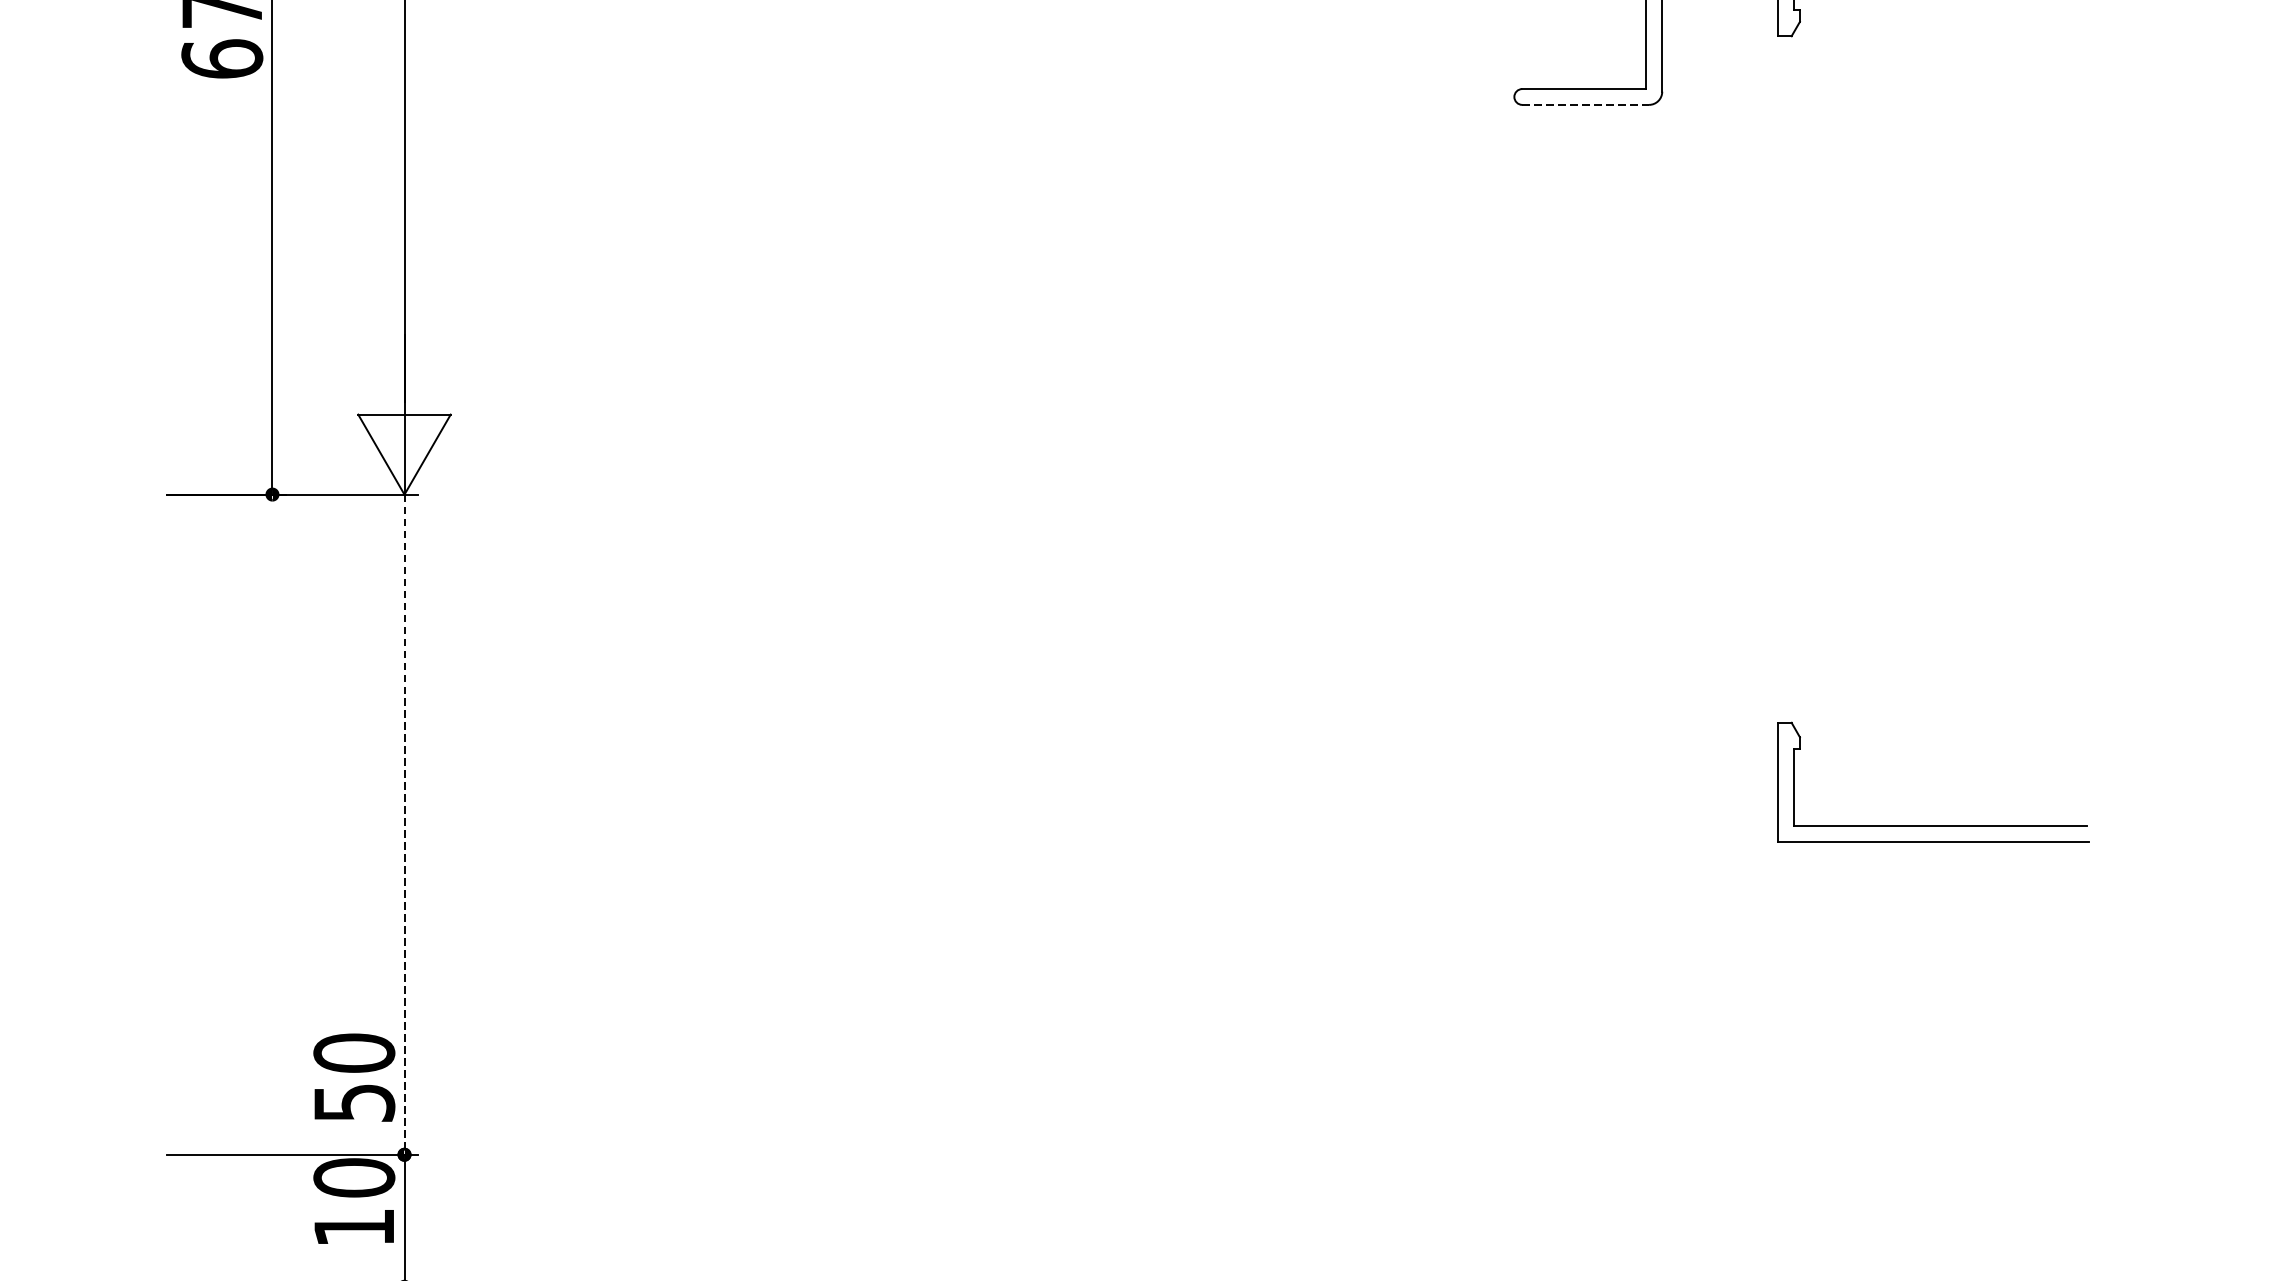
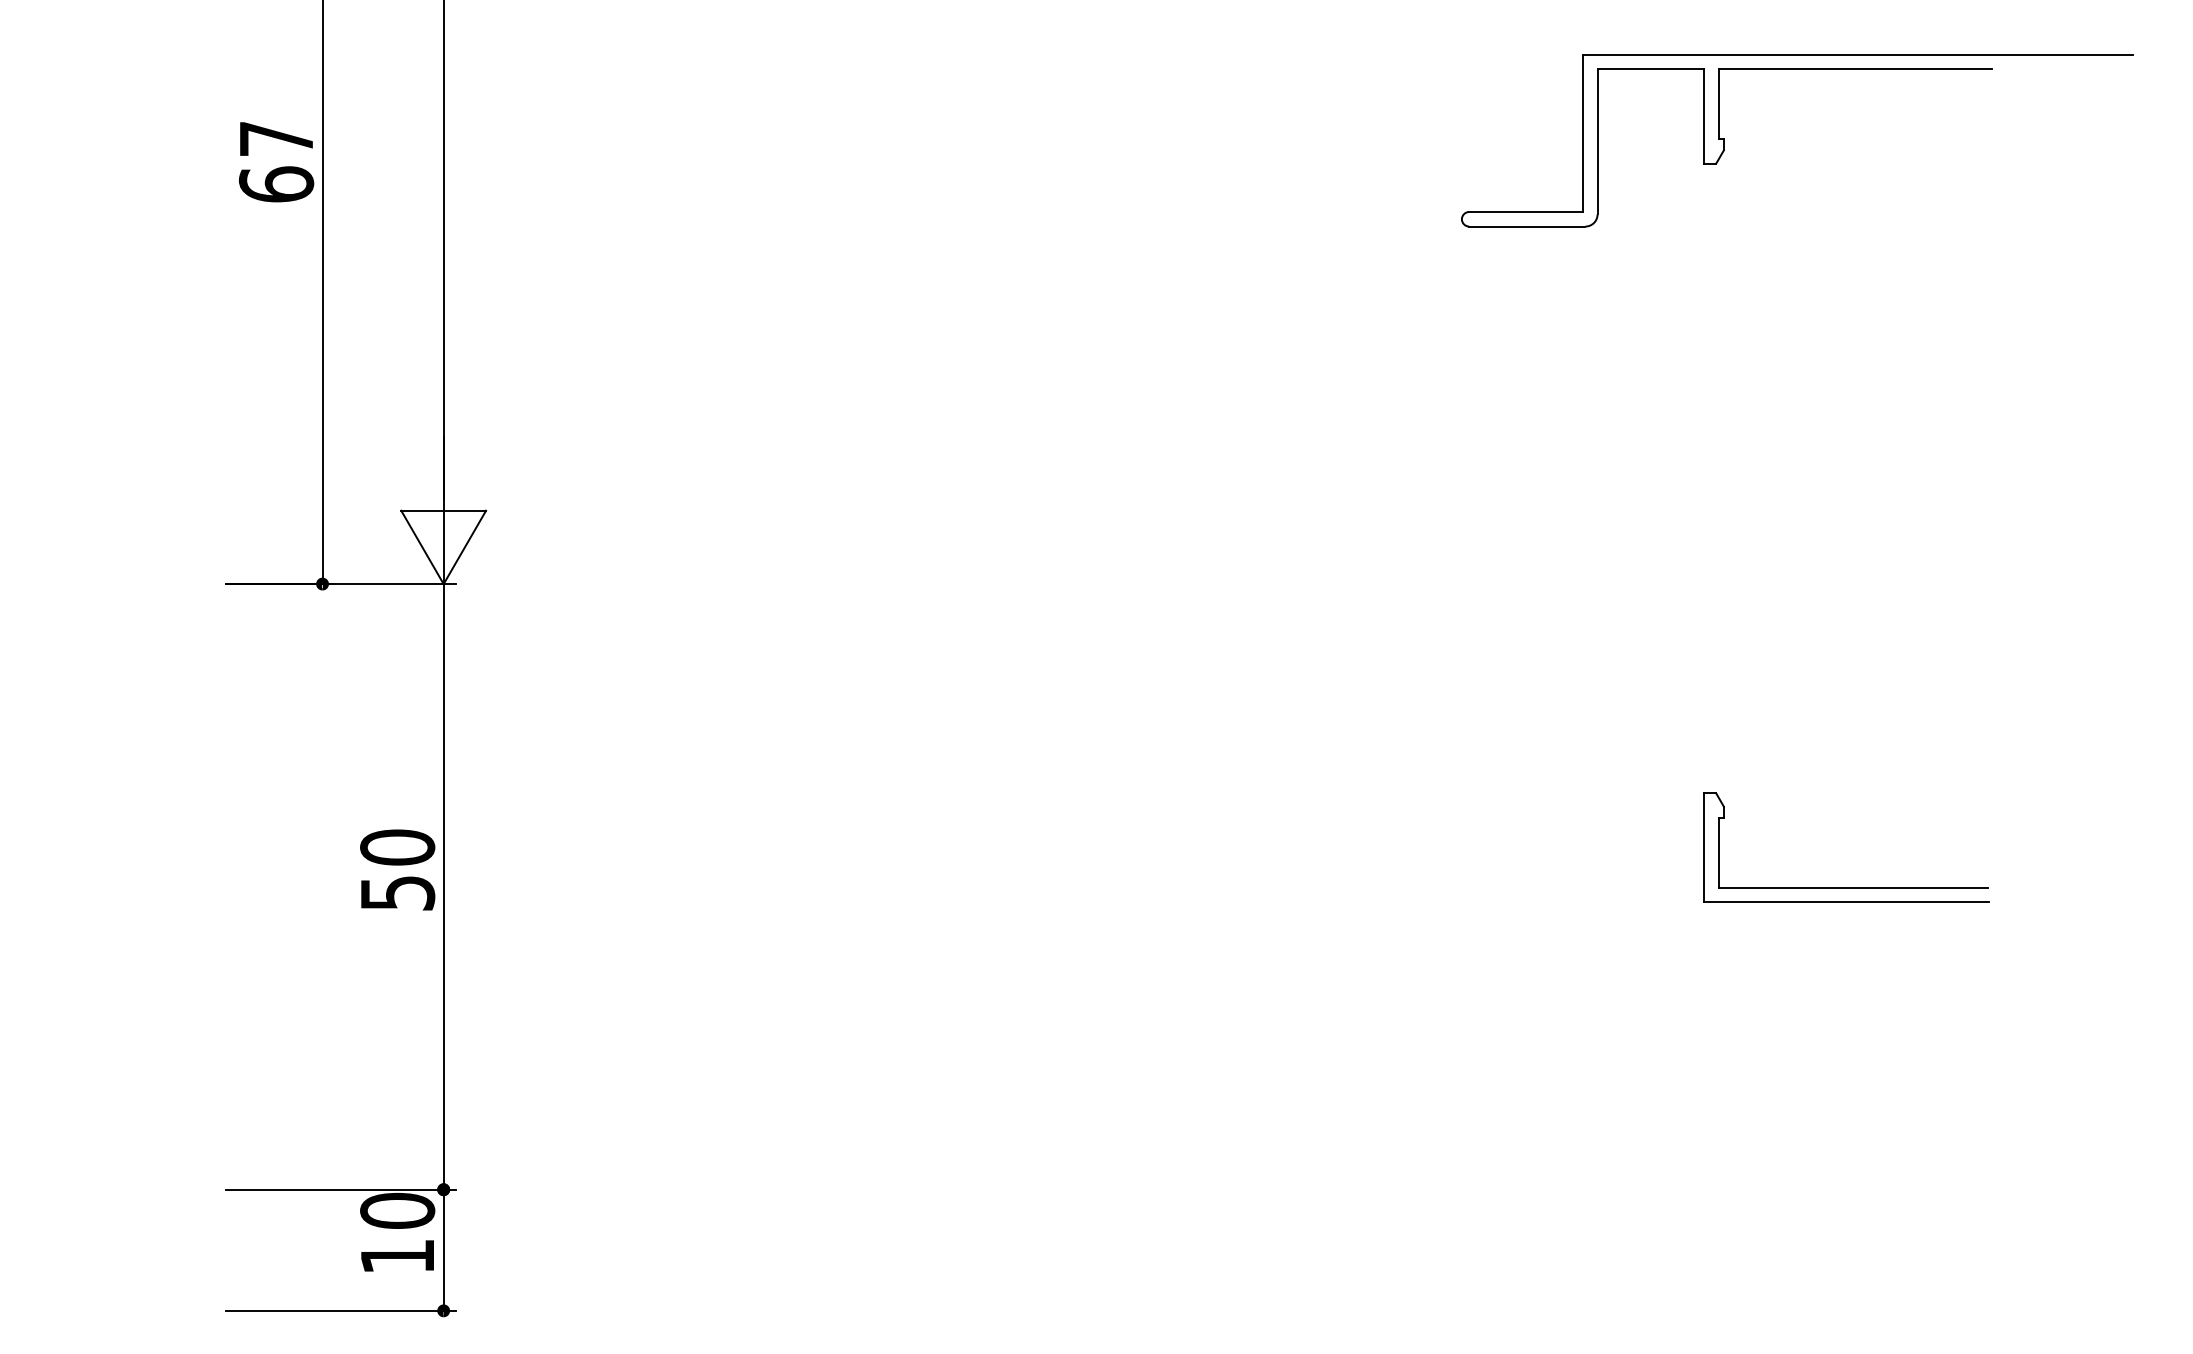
line: (1585, 104) -> (1527, 226), dashed -> solid
line: (404, 824) -> (443, 886), dashed -> solid
text: (354, 1077) -> (397, 869), moved

